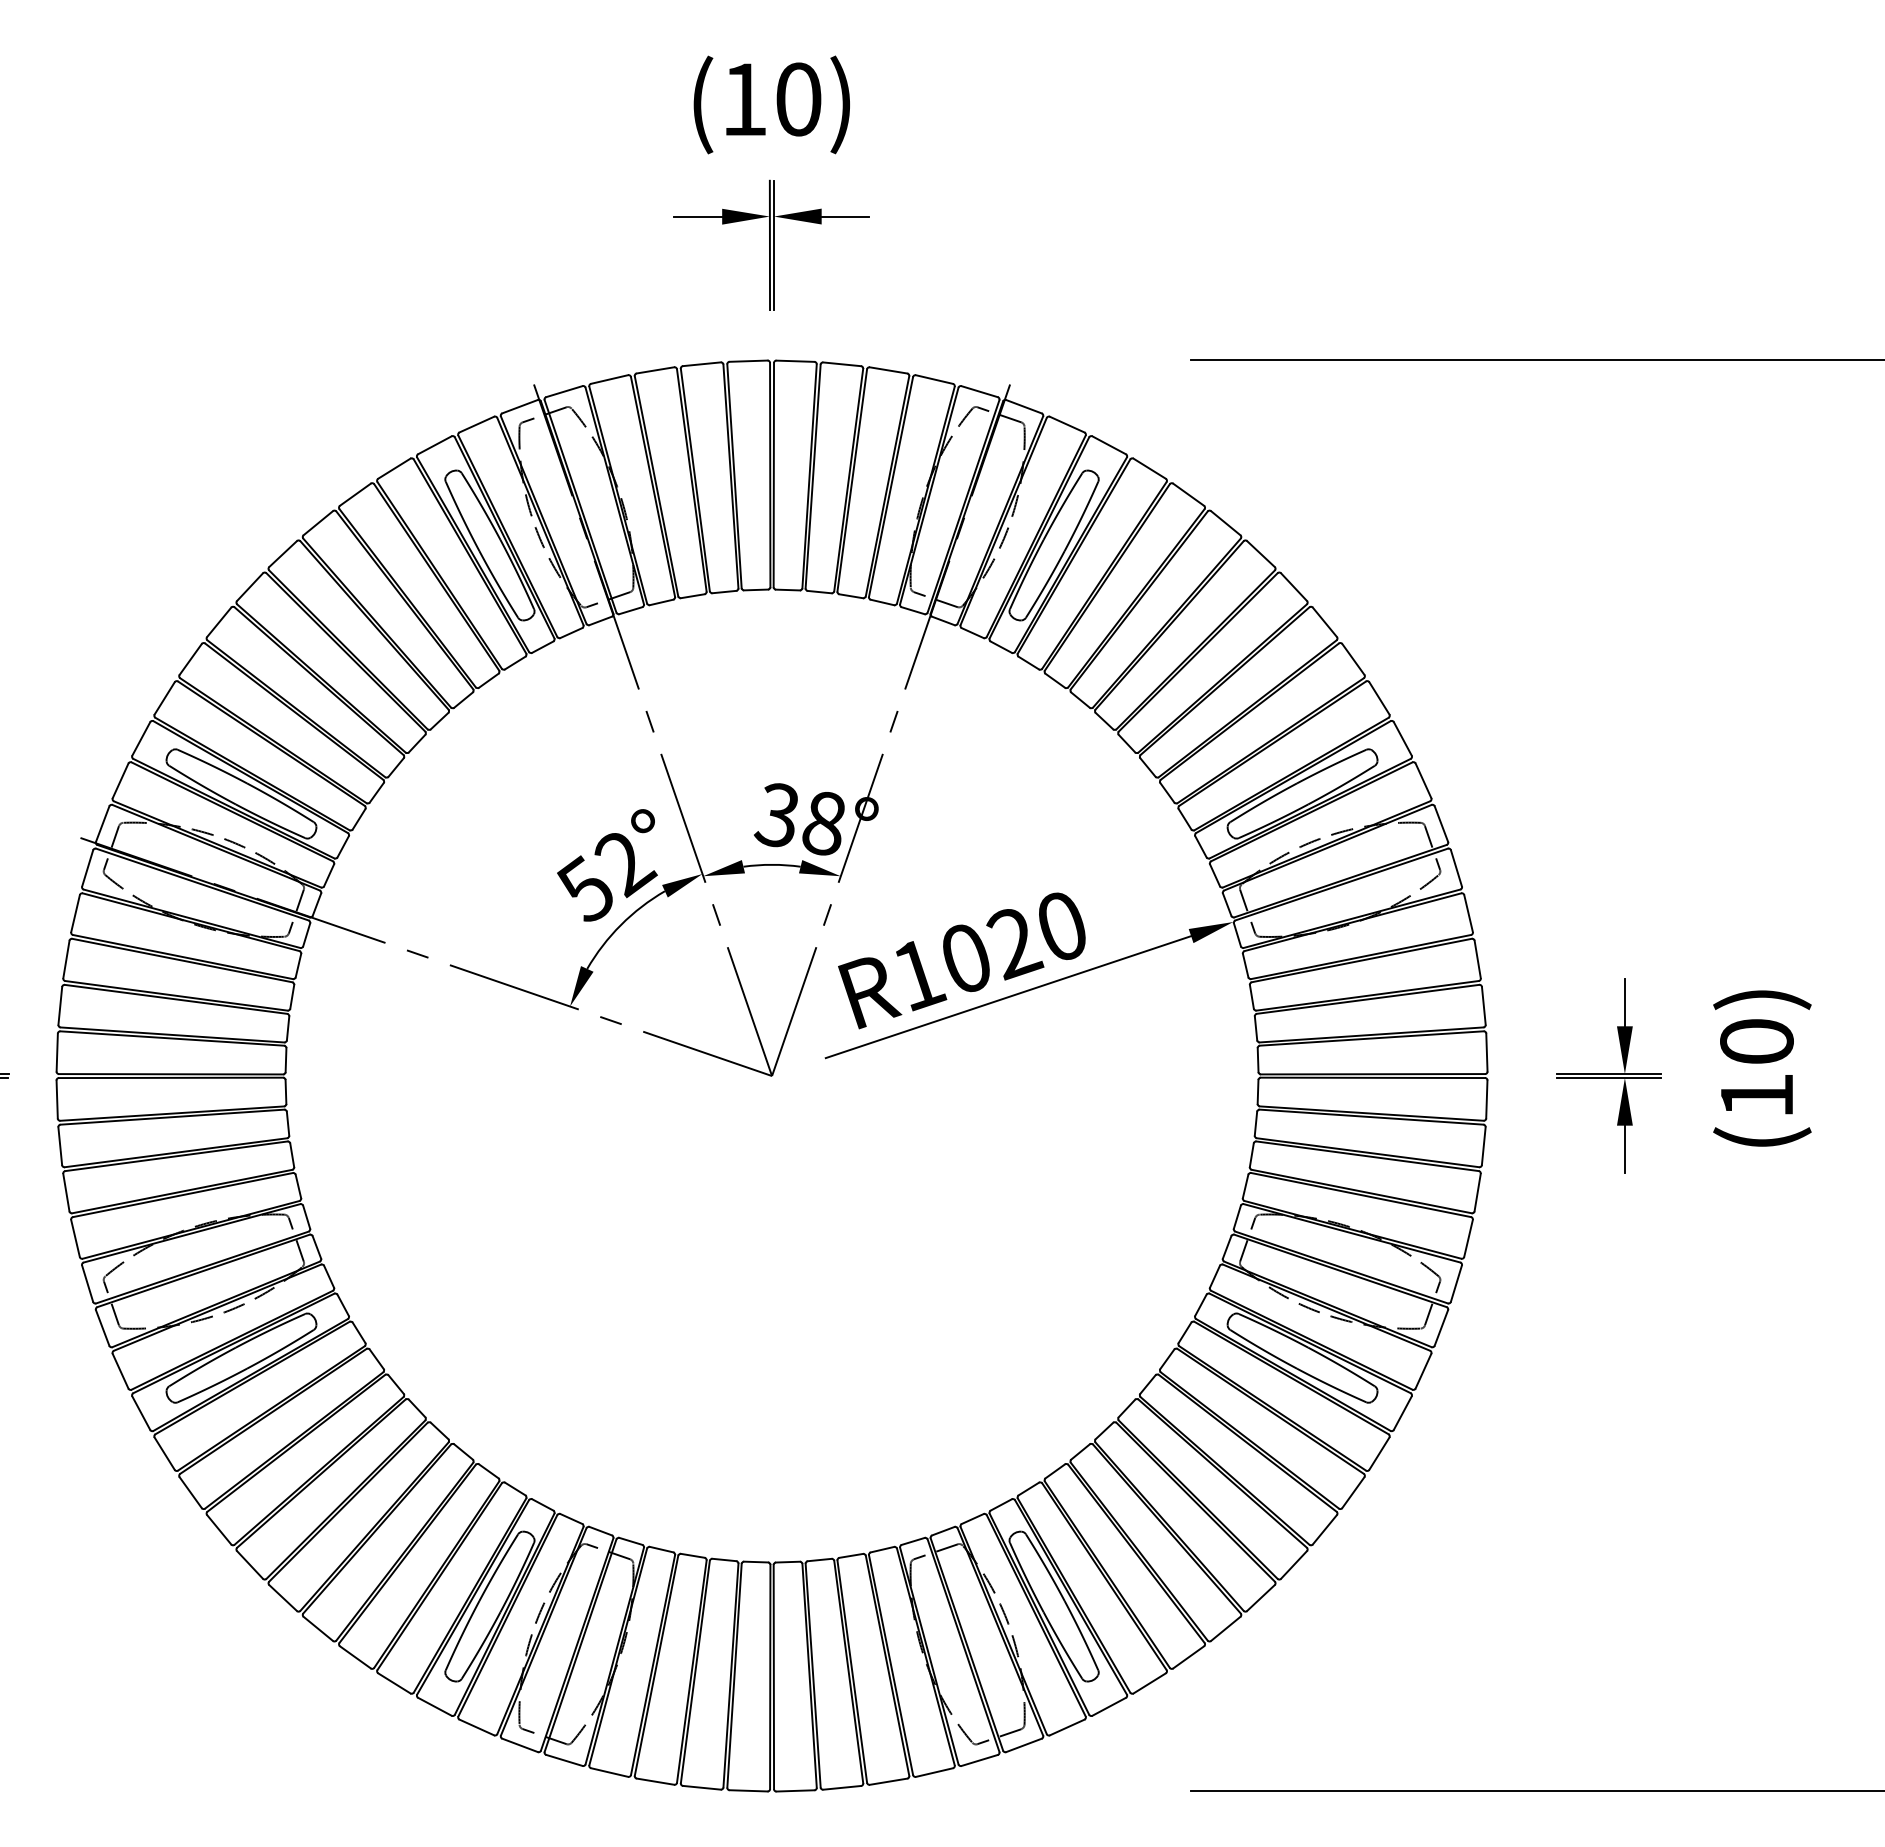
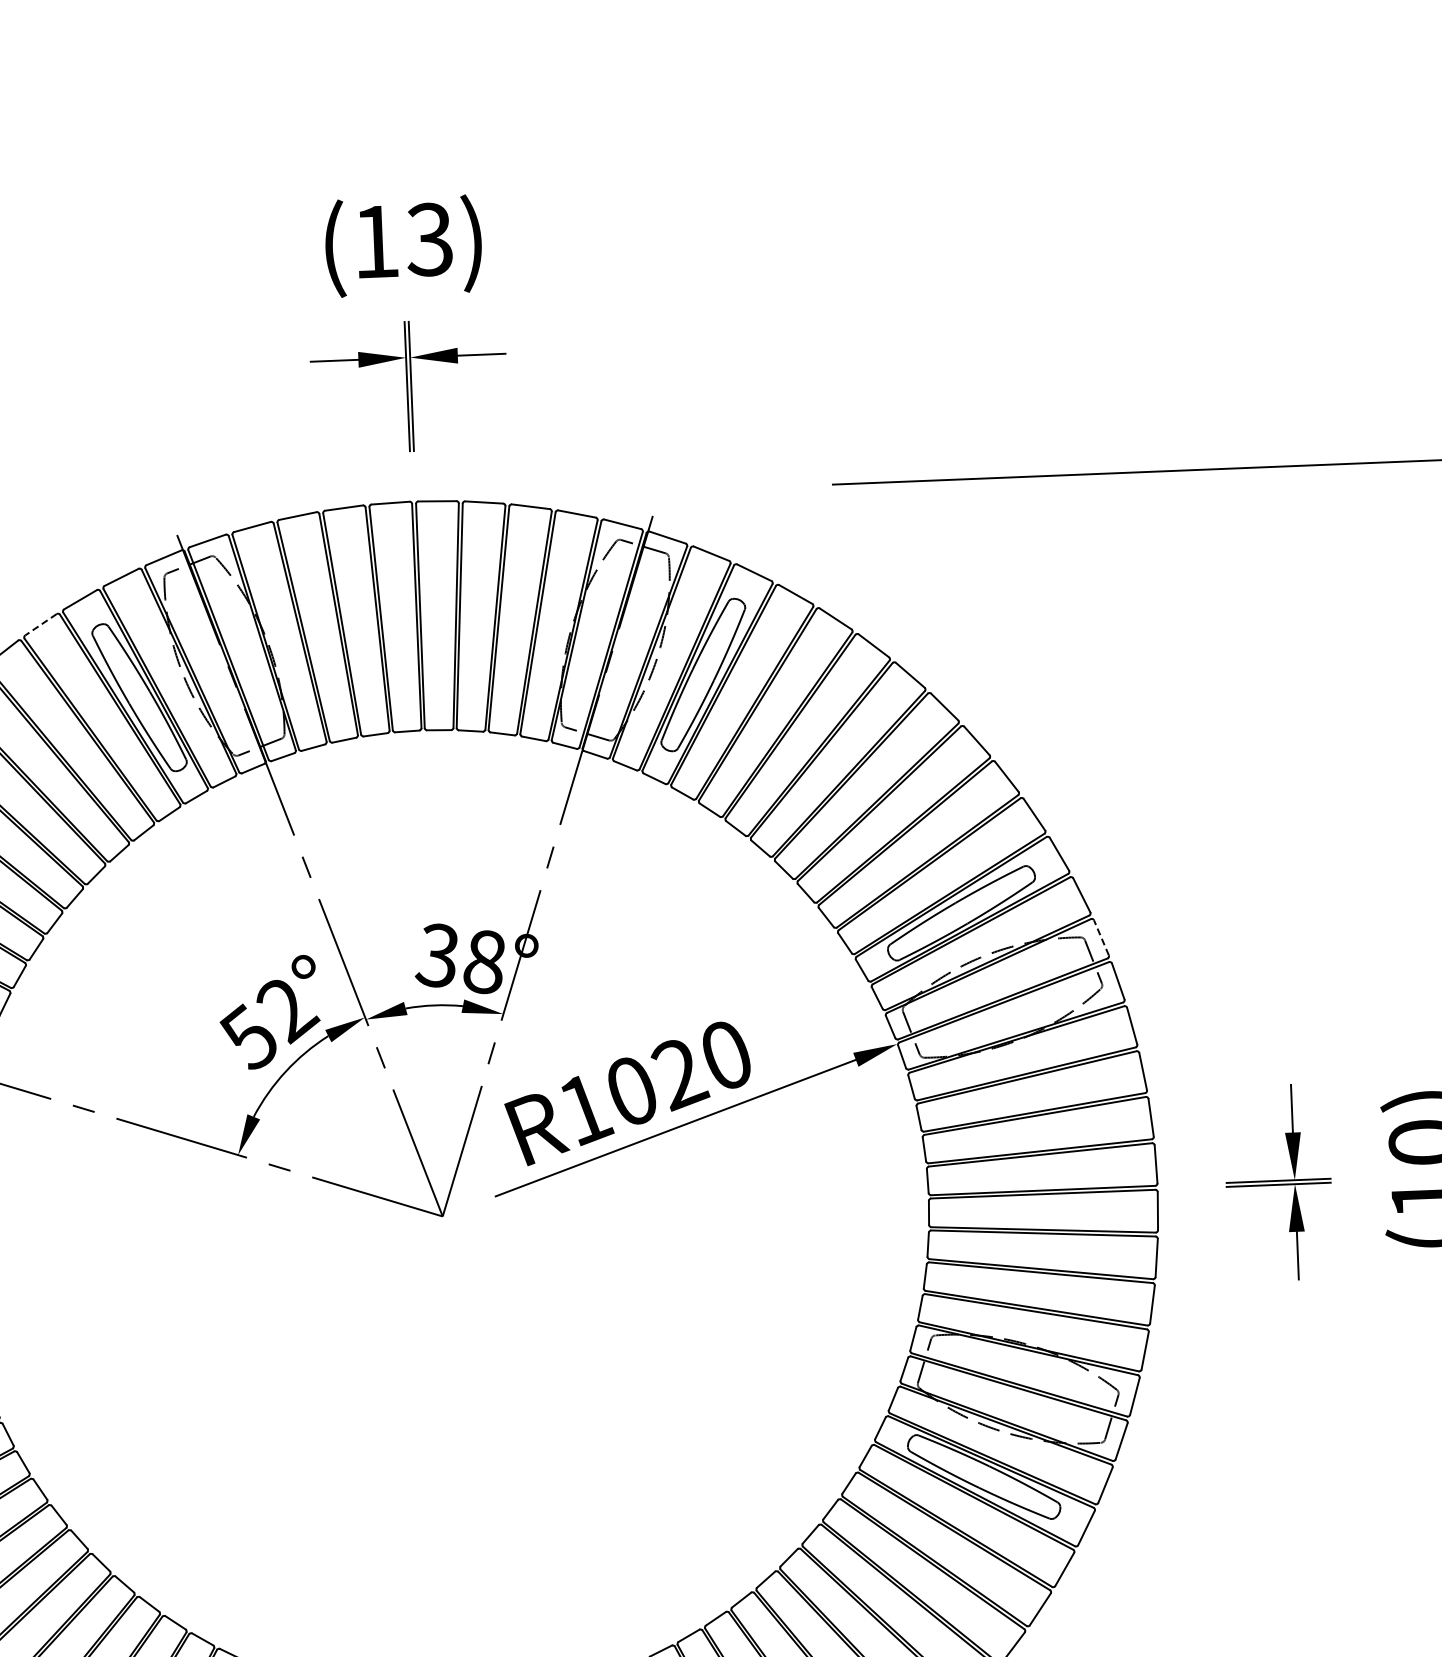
text: (798, 99) -> (429, 239), (10) -> (13)
line: (394, 468) -> (41, 624), solid -> dashed
line: (1441, 824) -> (1101, 938), solid -> dashed

